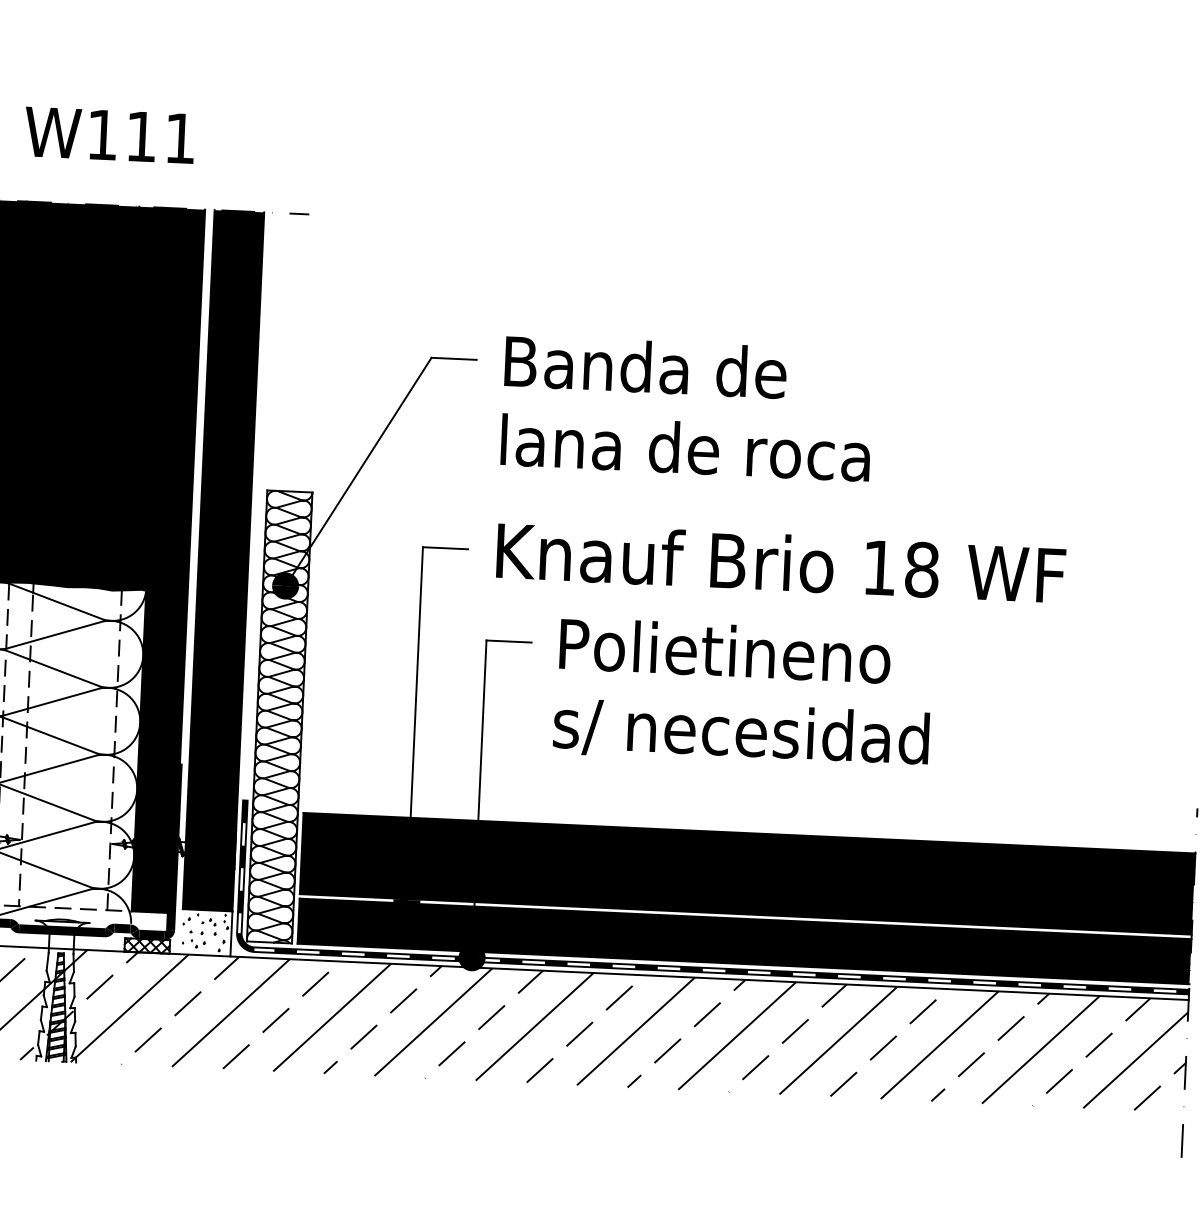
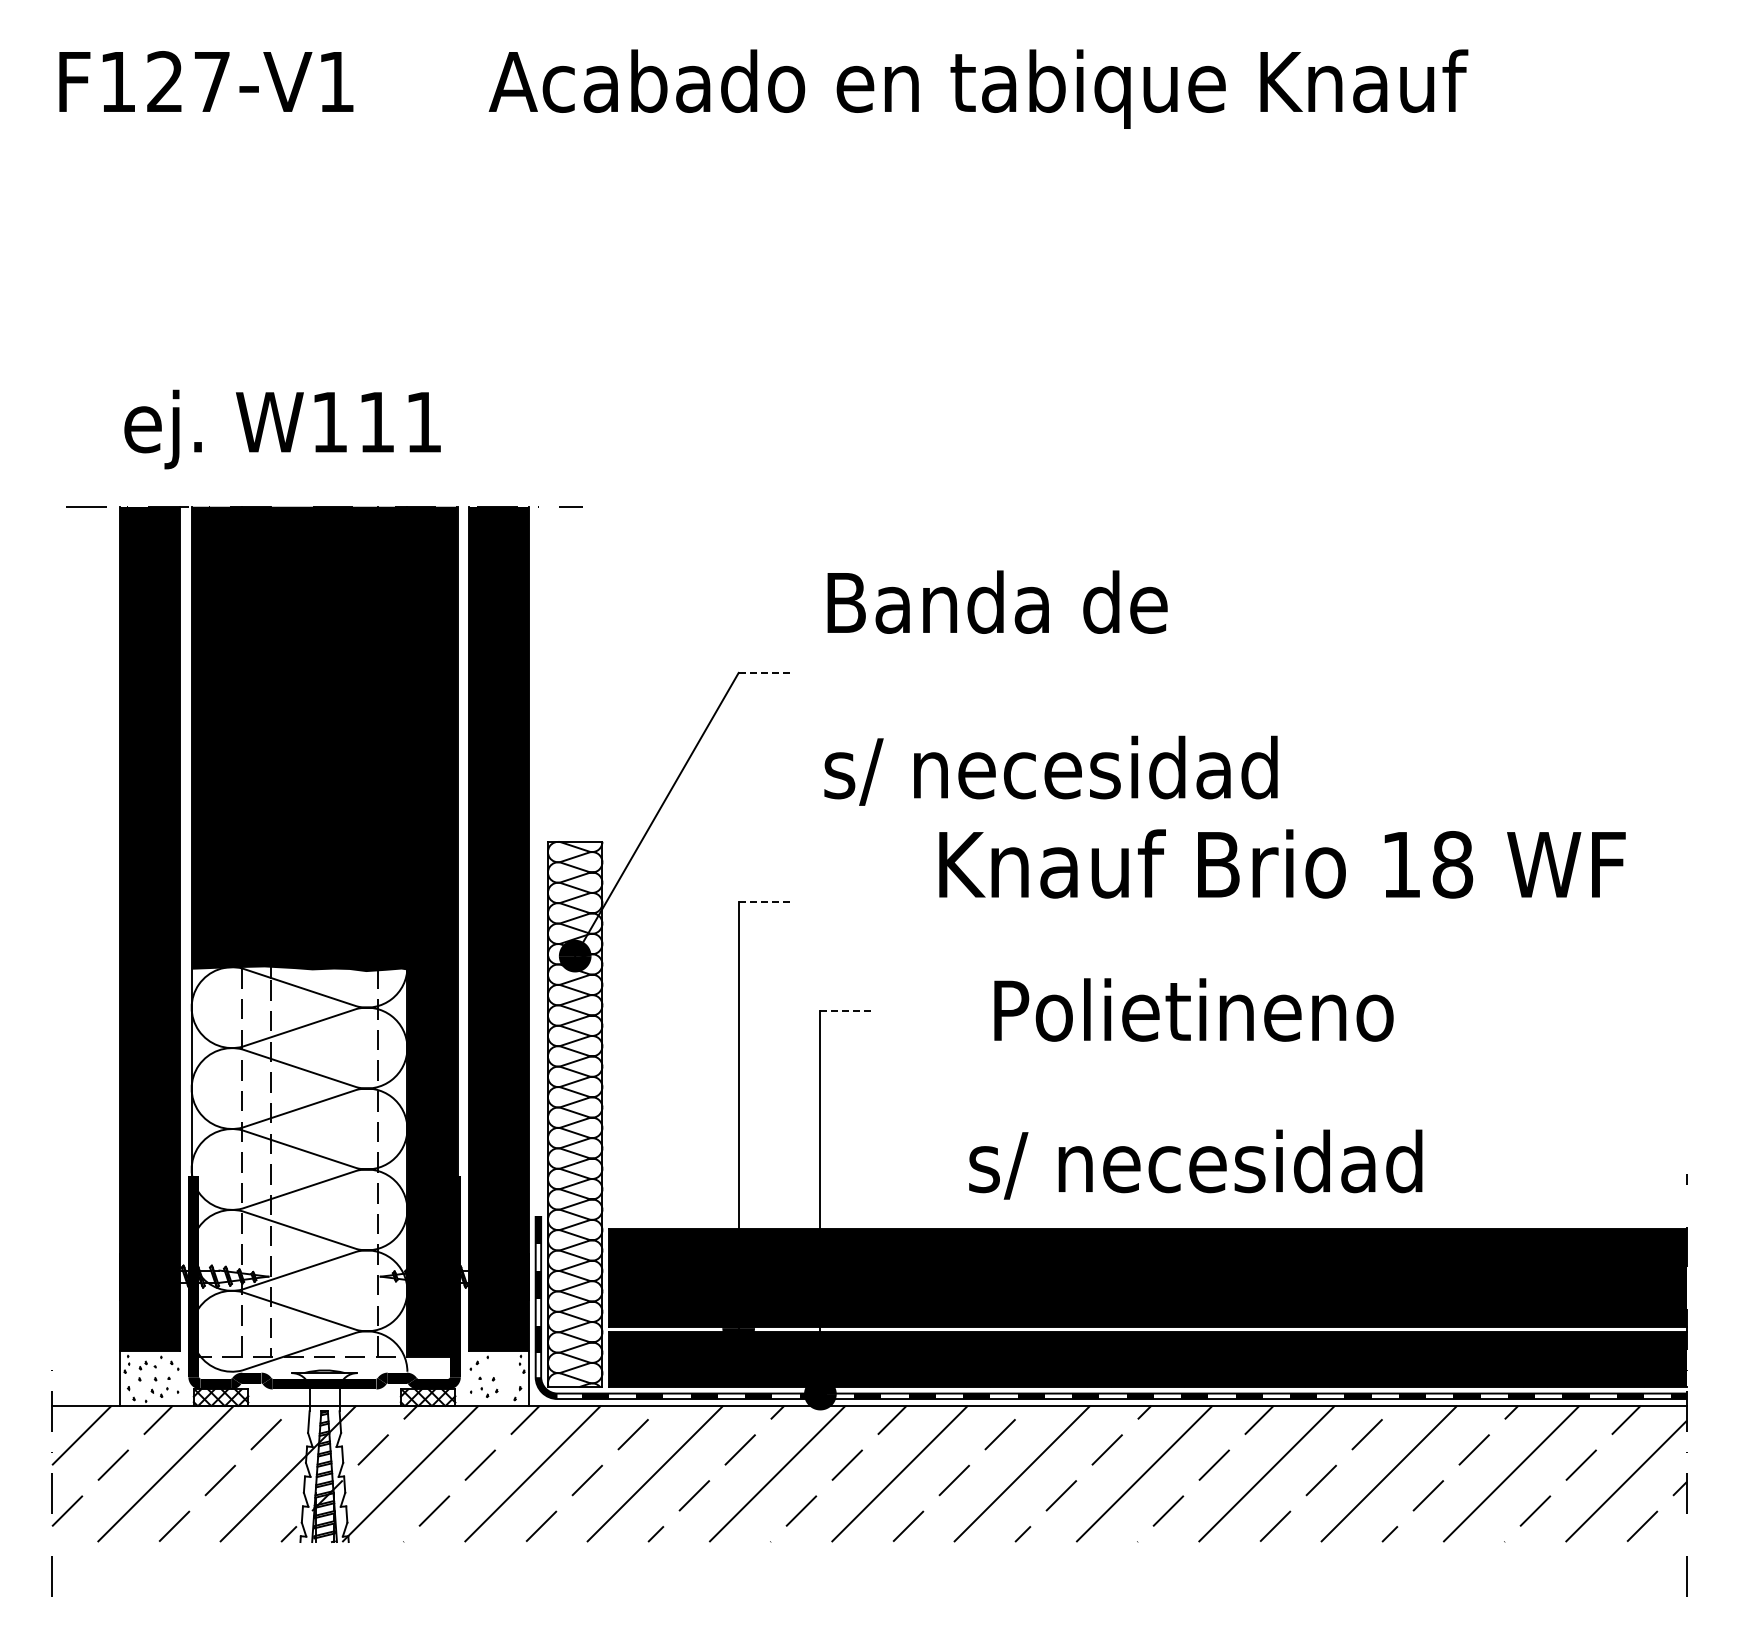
line: (454, 358) -> (766, 672), solid -> dashed
text: (645, 366) -> (997, 601), moved
text: (685, 450) -> (1050, 770), lana de roca -> s/ necesidad
line: (445, 548) -> (766, 901), solid -> dashed
text: (781, 562) -> (1282, 863), moved
line: (509, 641) -> (848, 1010), solid -> dashed
text: (724, 650) -> (1193, 1009), moved
text: (741, 733) -> (1195, 1164), moved
part: (209, 926) -> (501, 1370), removed

